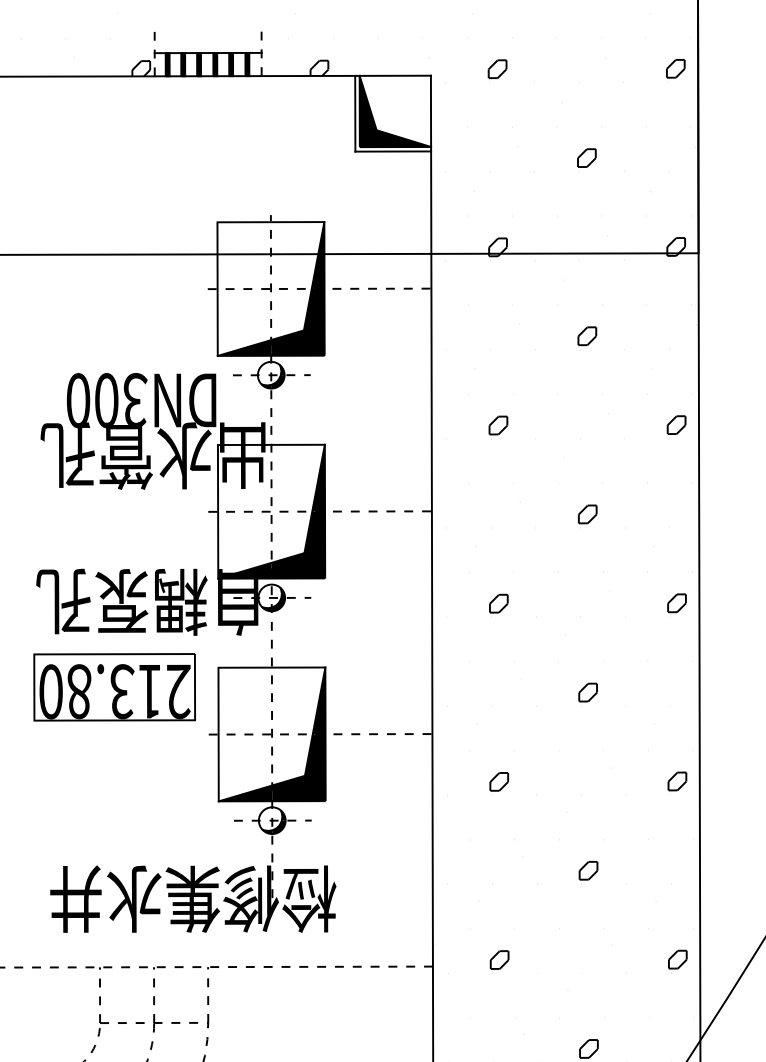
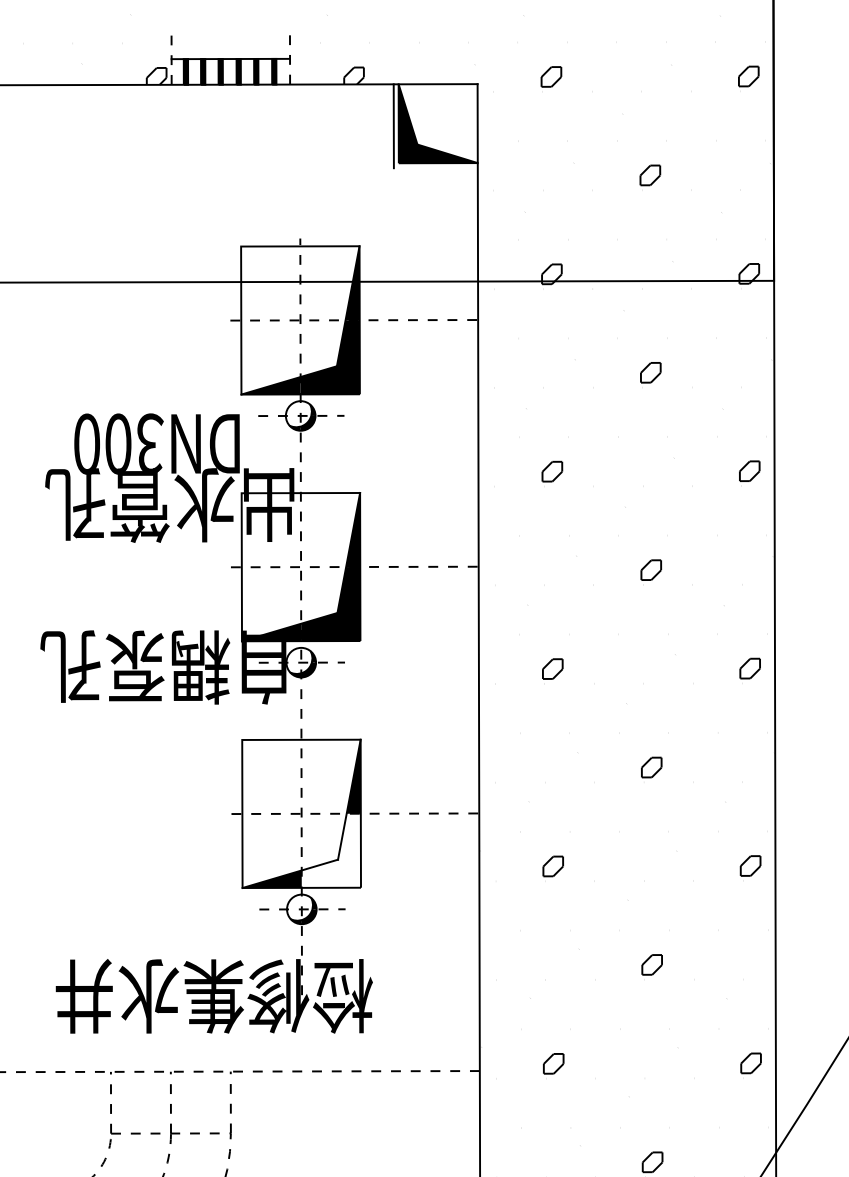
line: (393, 151) -> (436, 168), removed
part: (114, 687) -> (127, 761), removed
fill: (298, 767) -> (330, 850), removed

